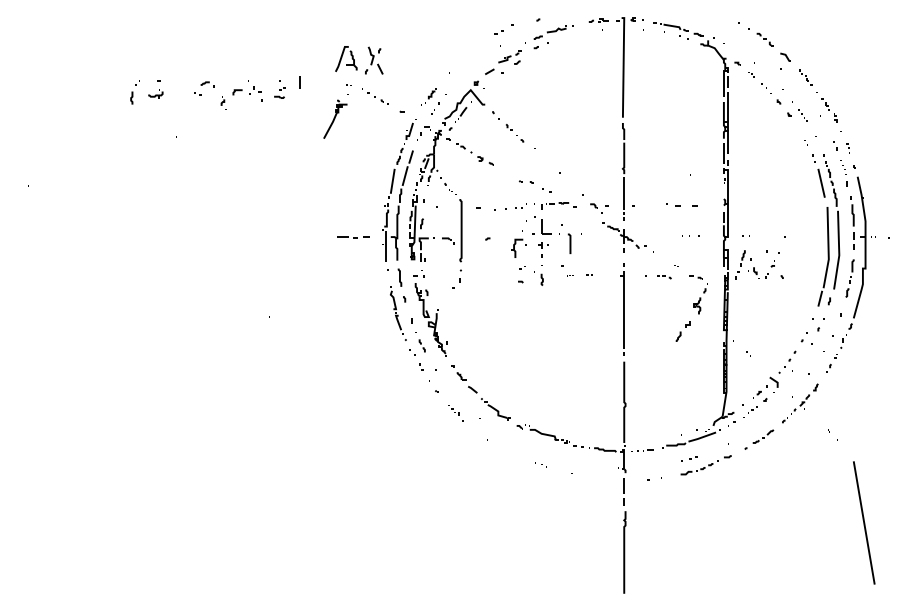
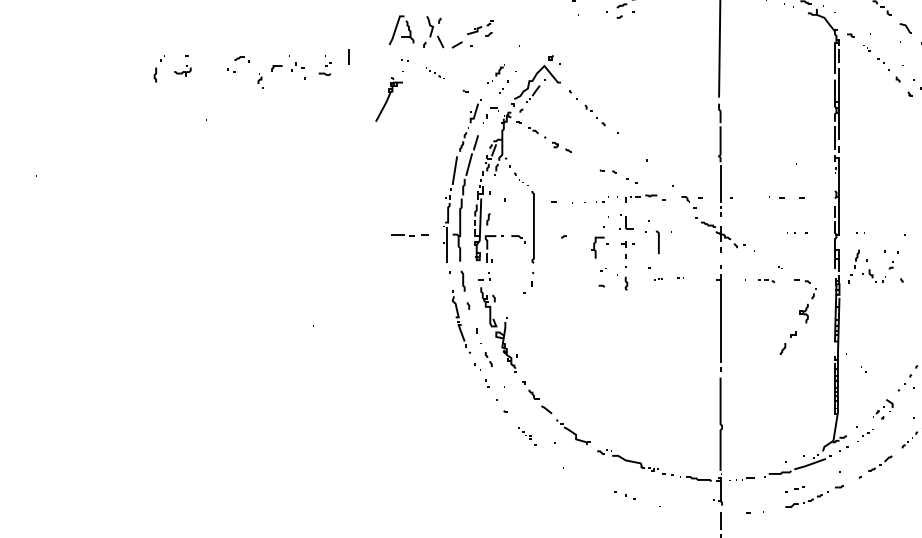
part: (503, 62) -> (472, 34), moved
part: (375, 96) -> (435, 73), size x0.6
part: (541, 225) -> (625, 221), size x0.7
part: (765, 388) -> (882, 408), size x0.7
part: (540, 464) -> (624, 495), size x1.6

